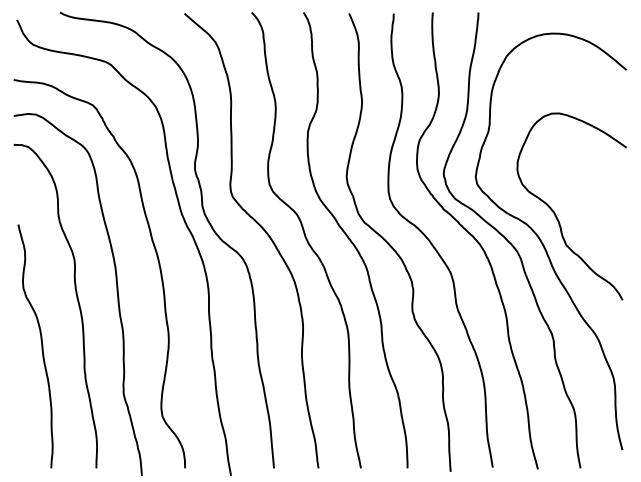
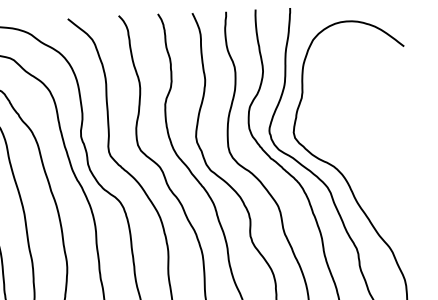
curve: (556, 214) -> (356, 158), removed

